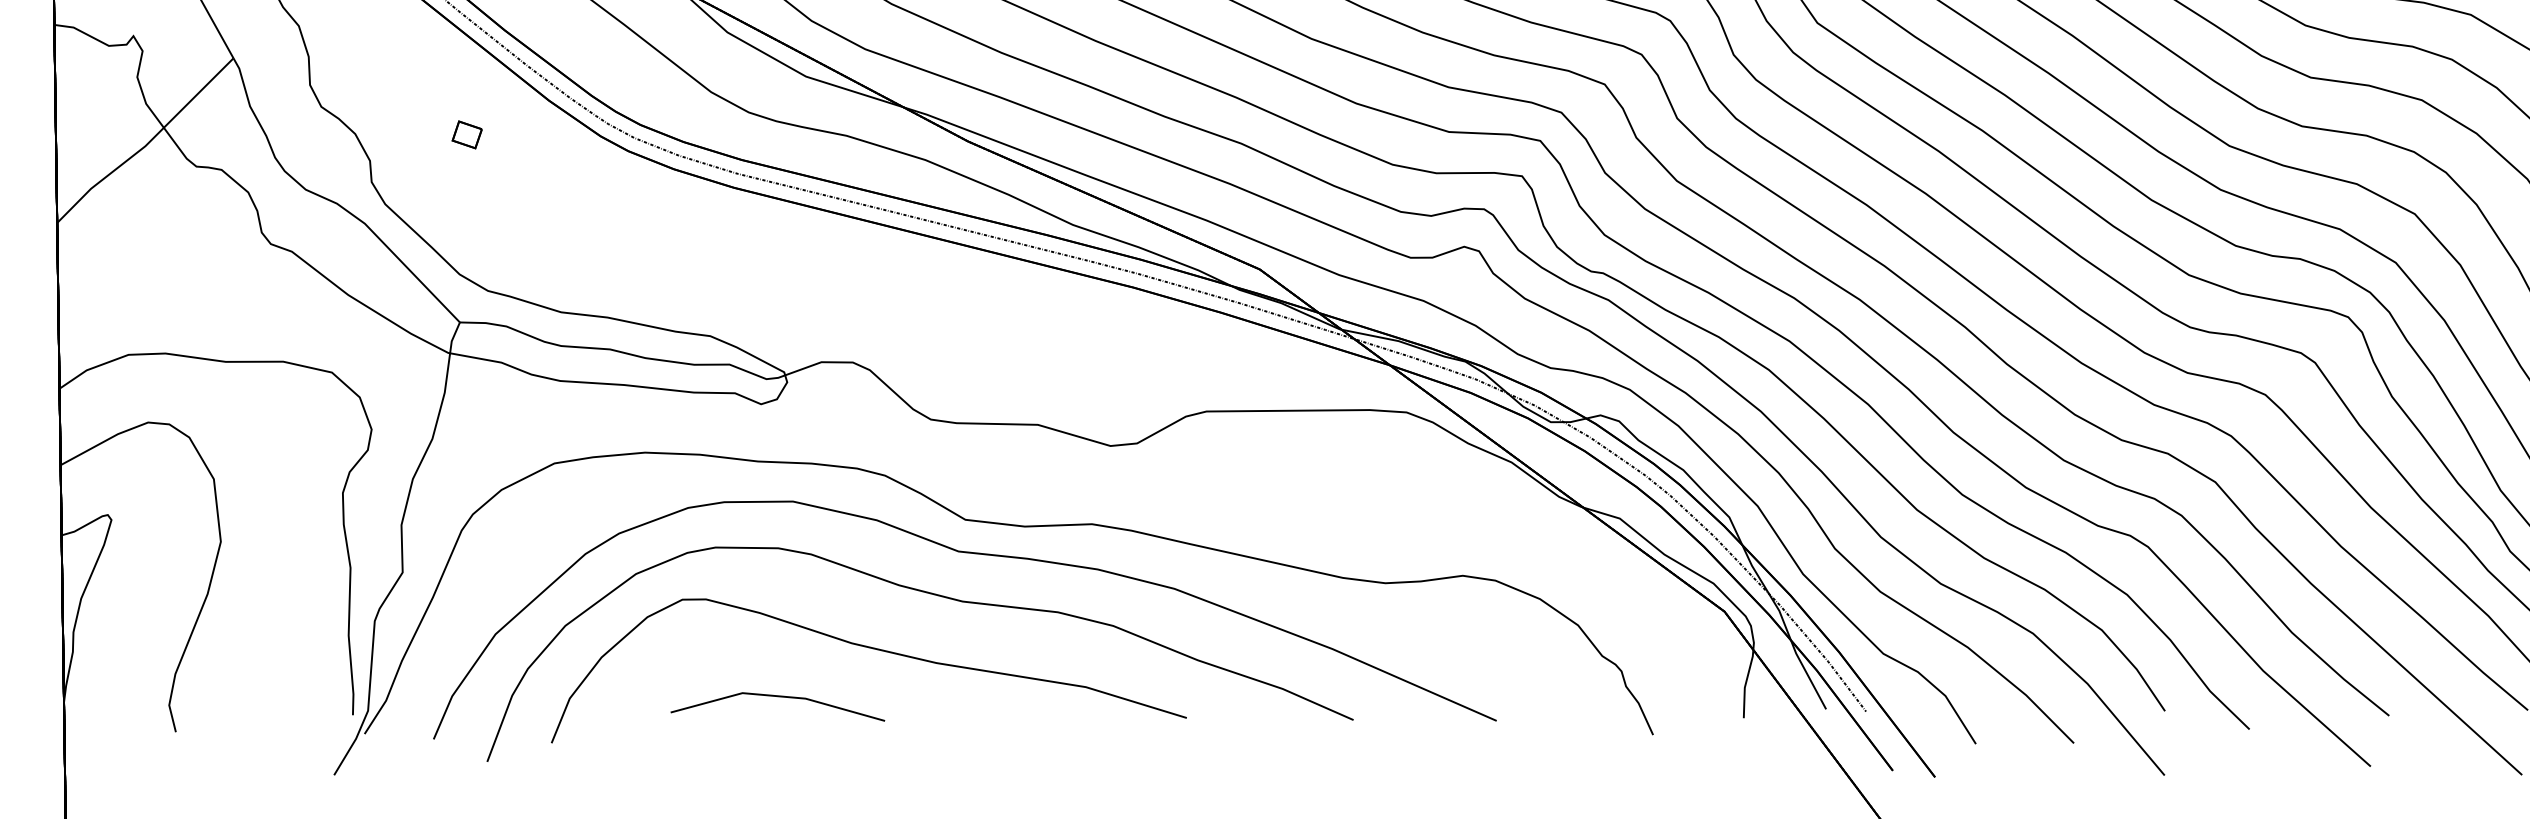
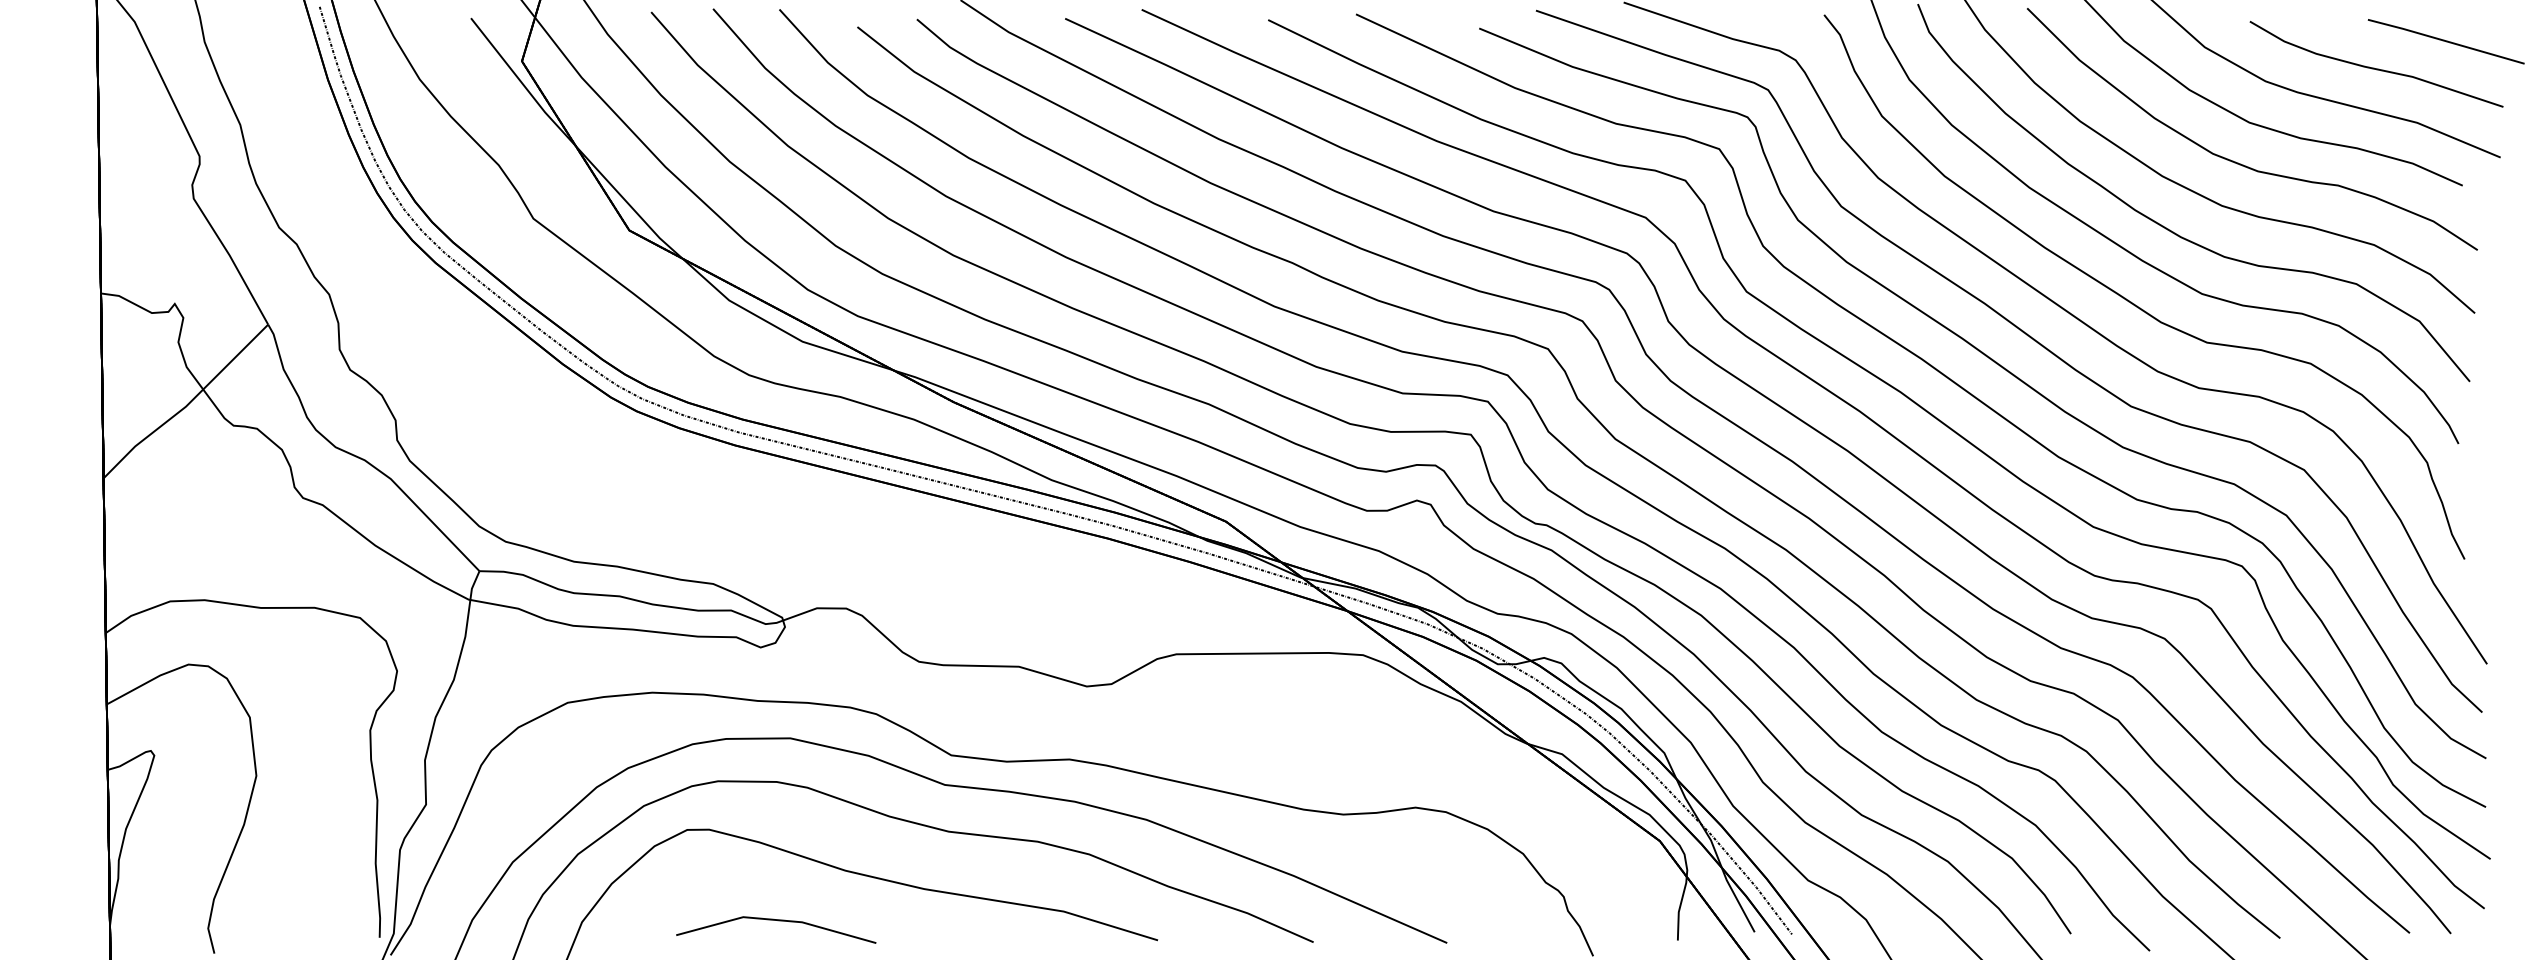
part: (466, 134) -> (485, 395), removed

